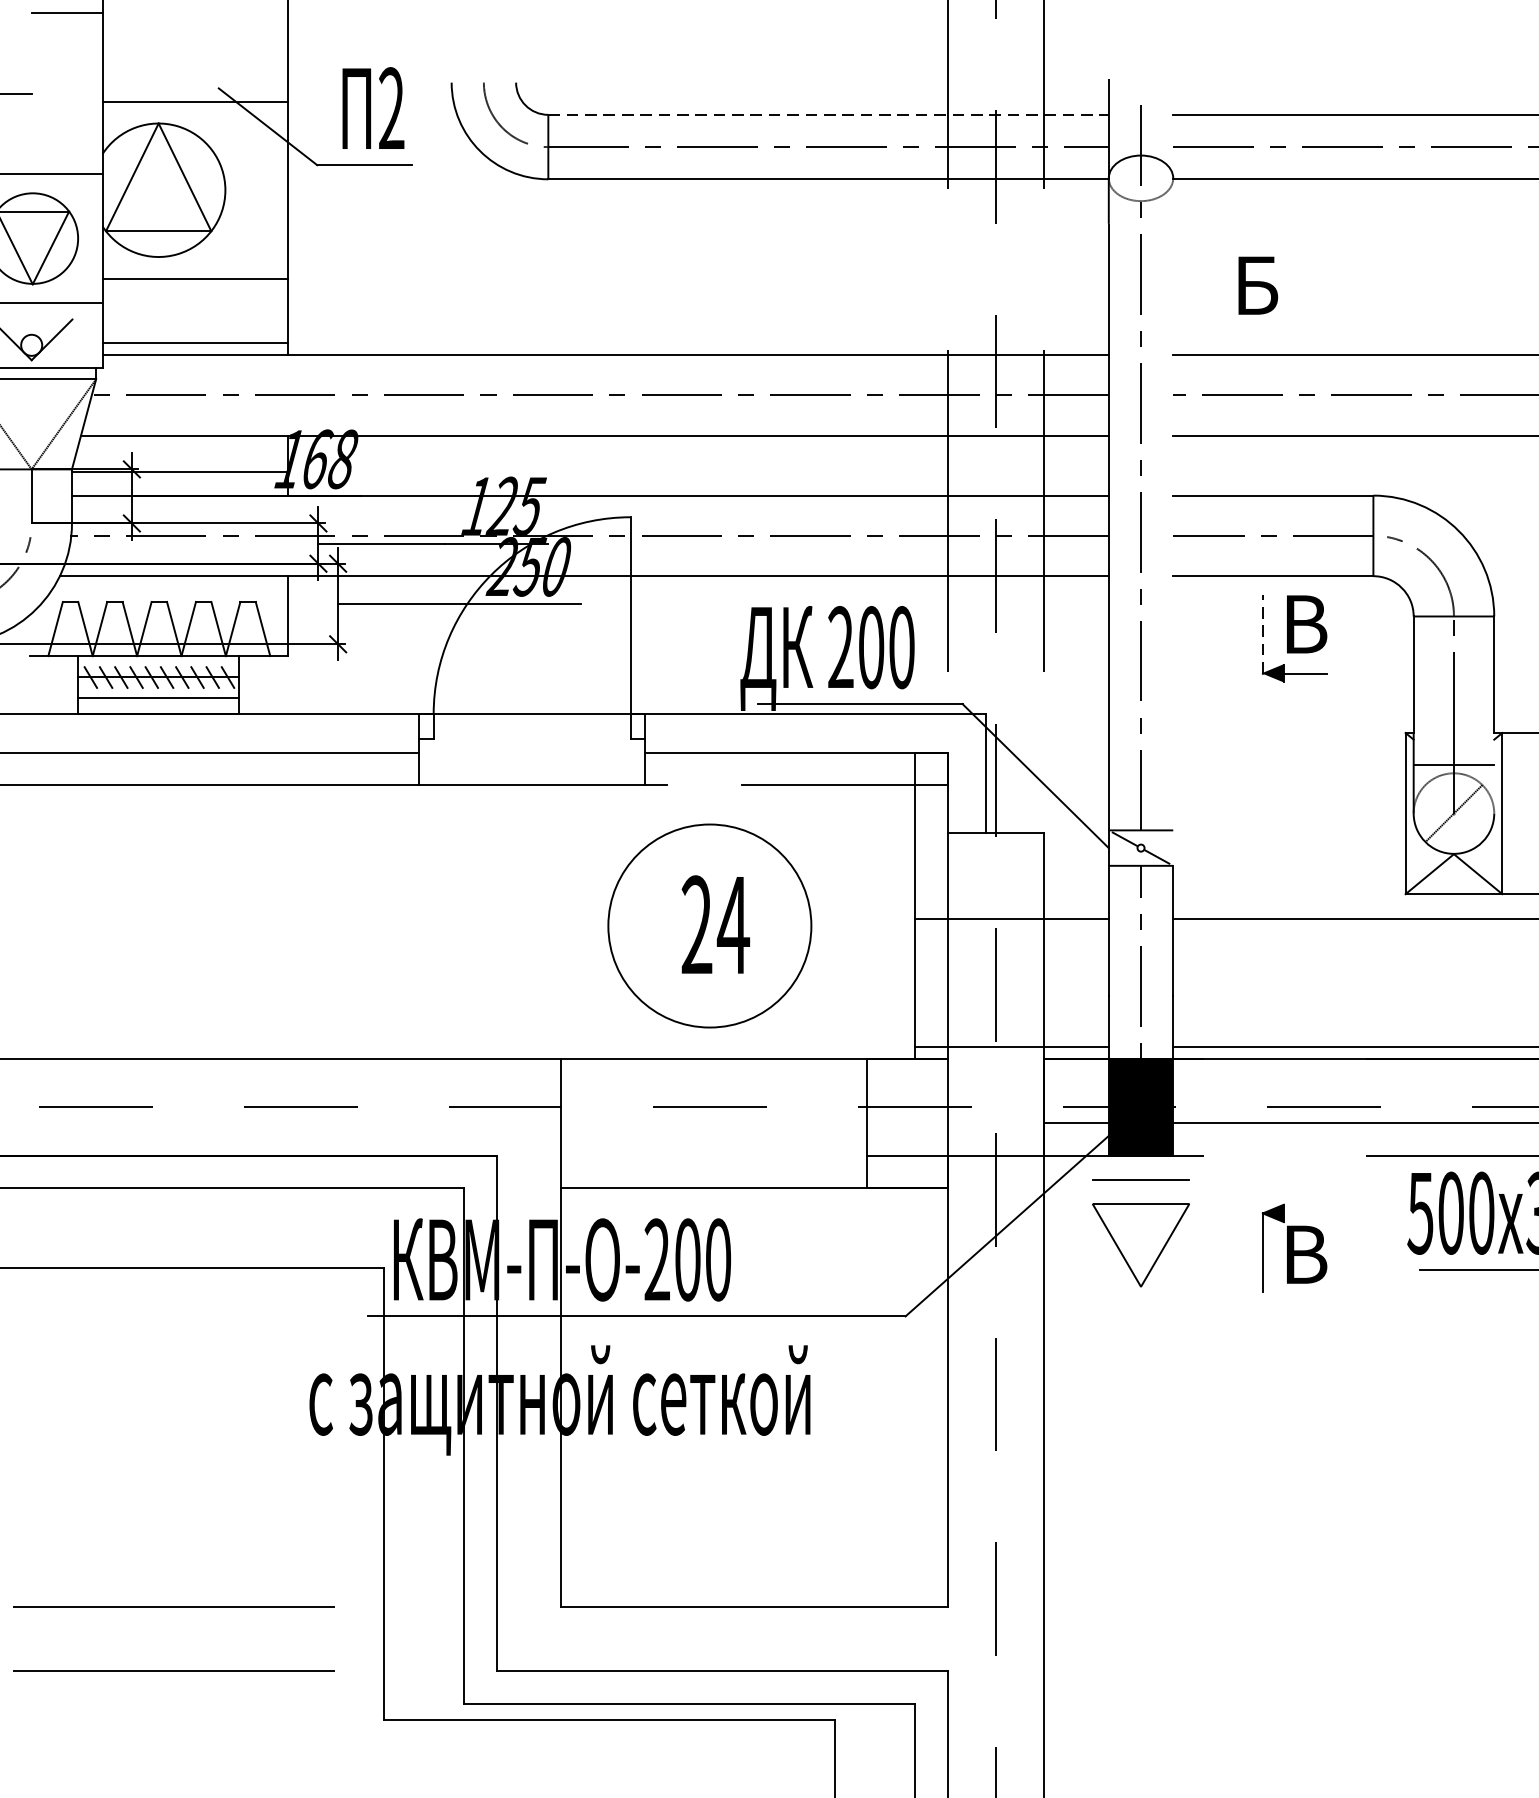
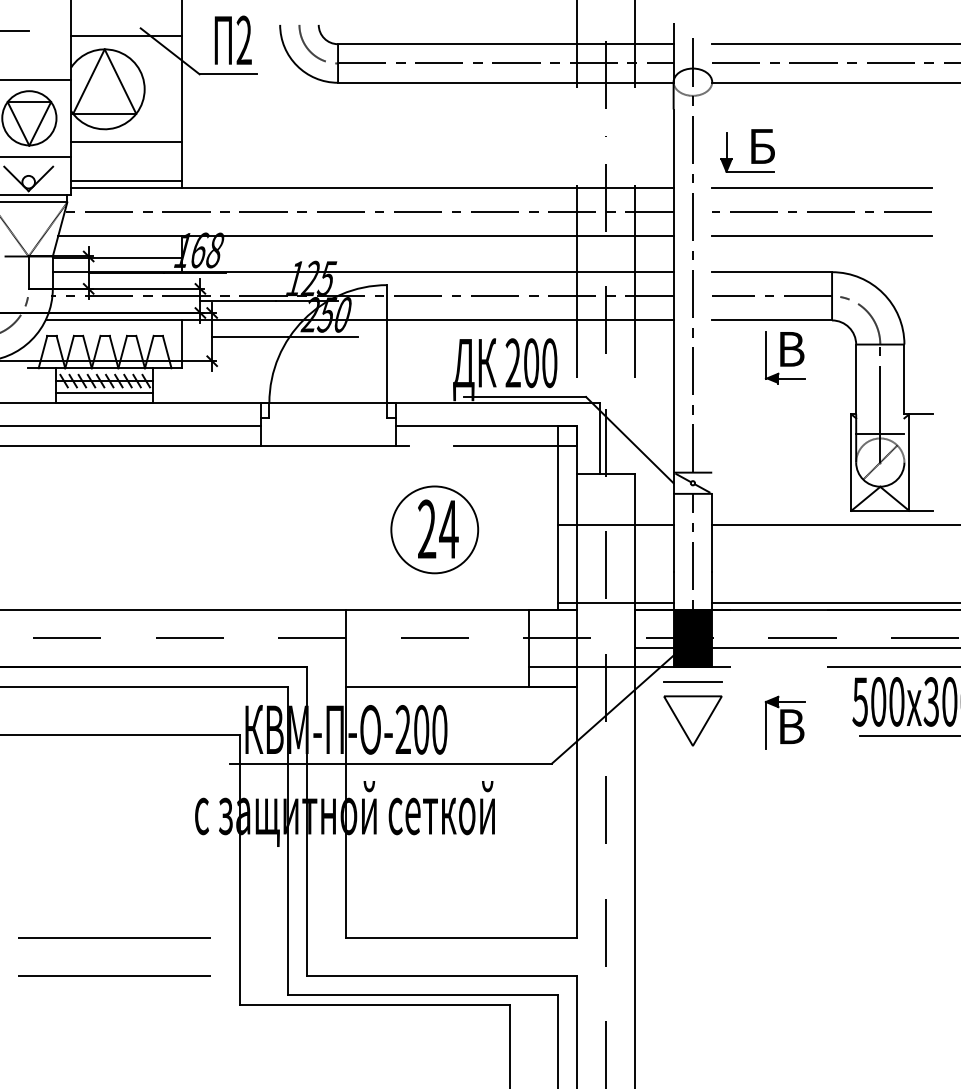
line: (828, 115) -> (505, 44), dashed -> solid
part: (1207, 305) -> (732, 158), added
line: (1262, 634) -> (765, 355), dashed -> solid
circle: (709, 925) -> (434, 529), size x0.71
line: (1305, 1212) -> (791, 701), added

